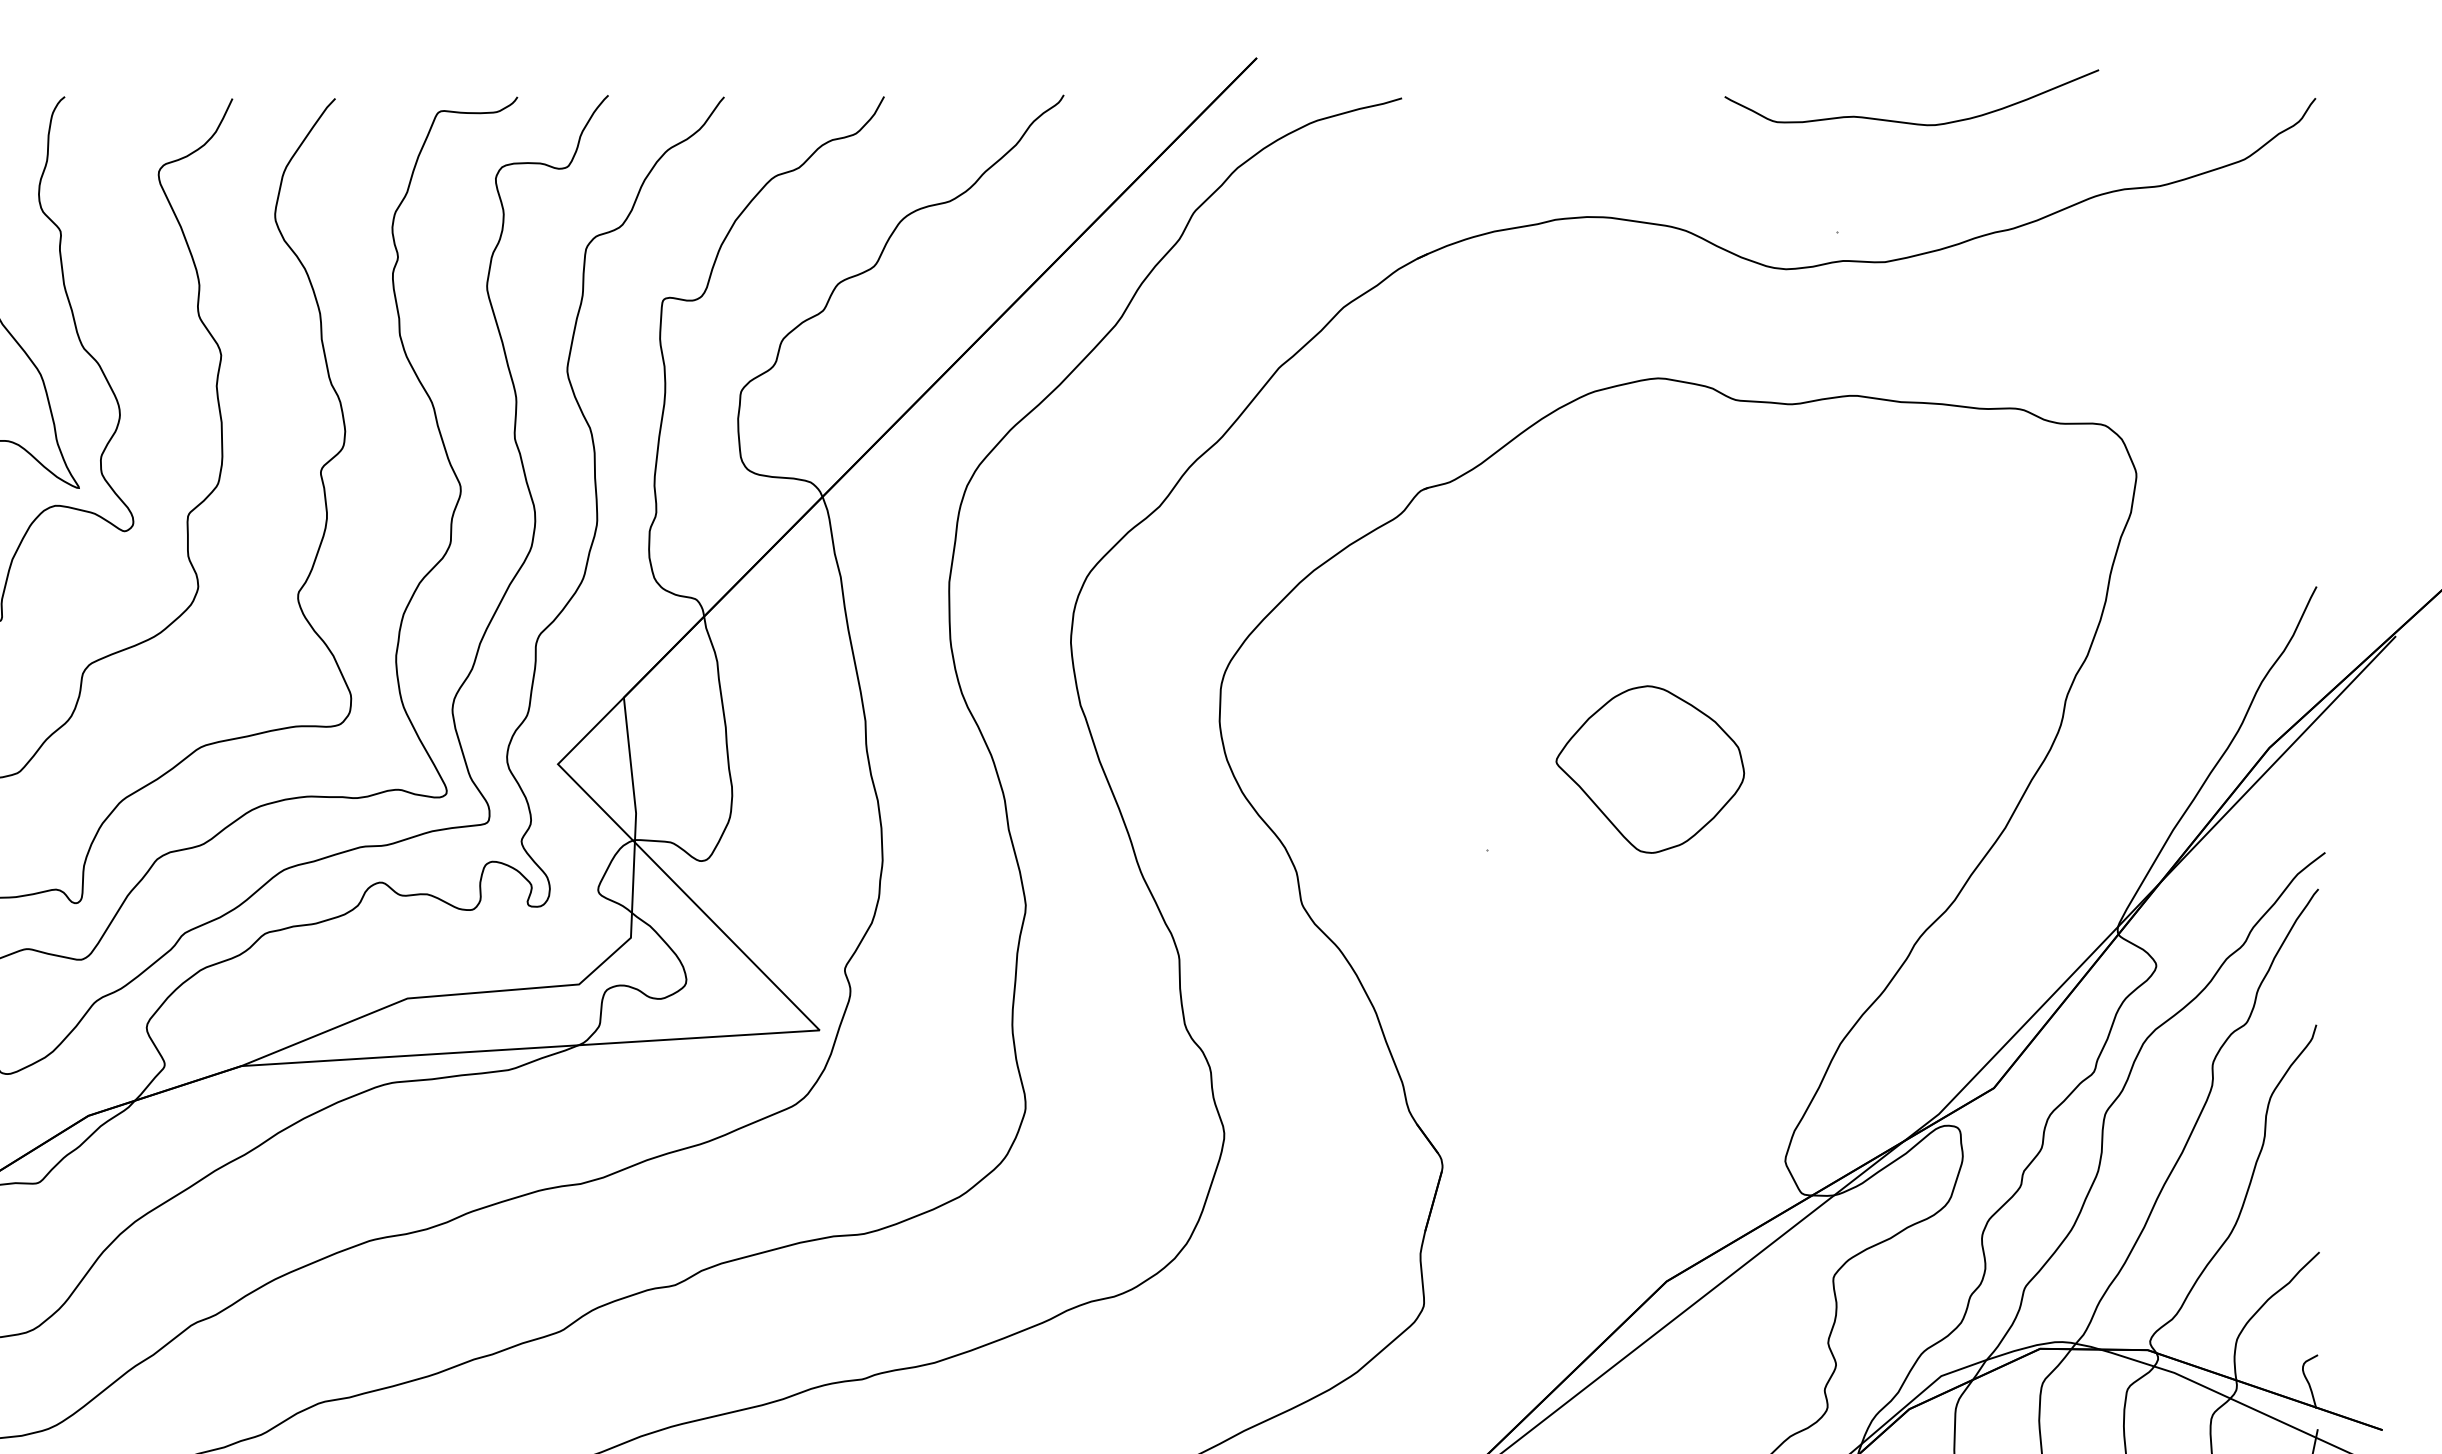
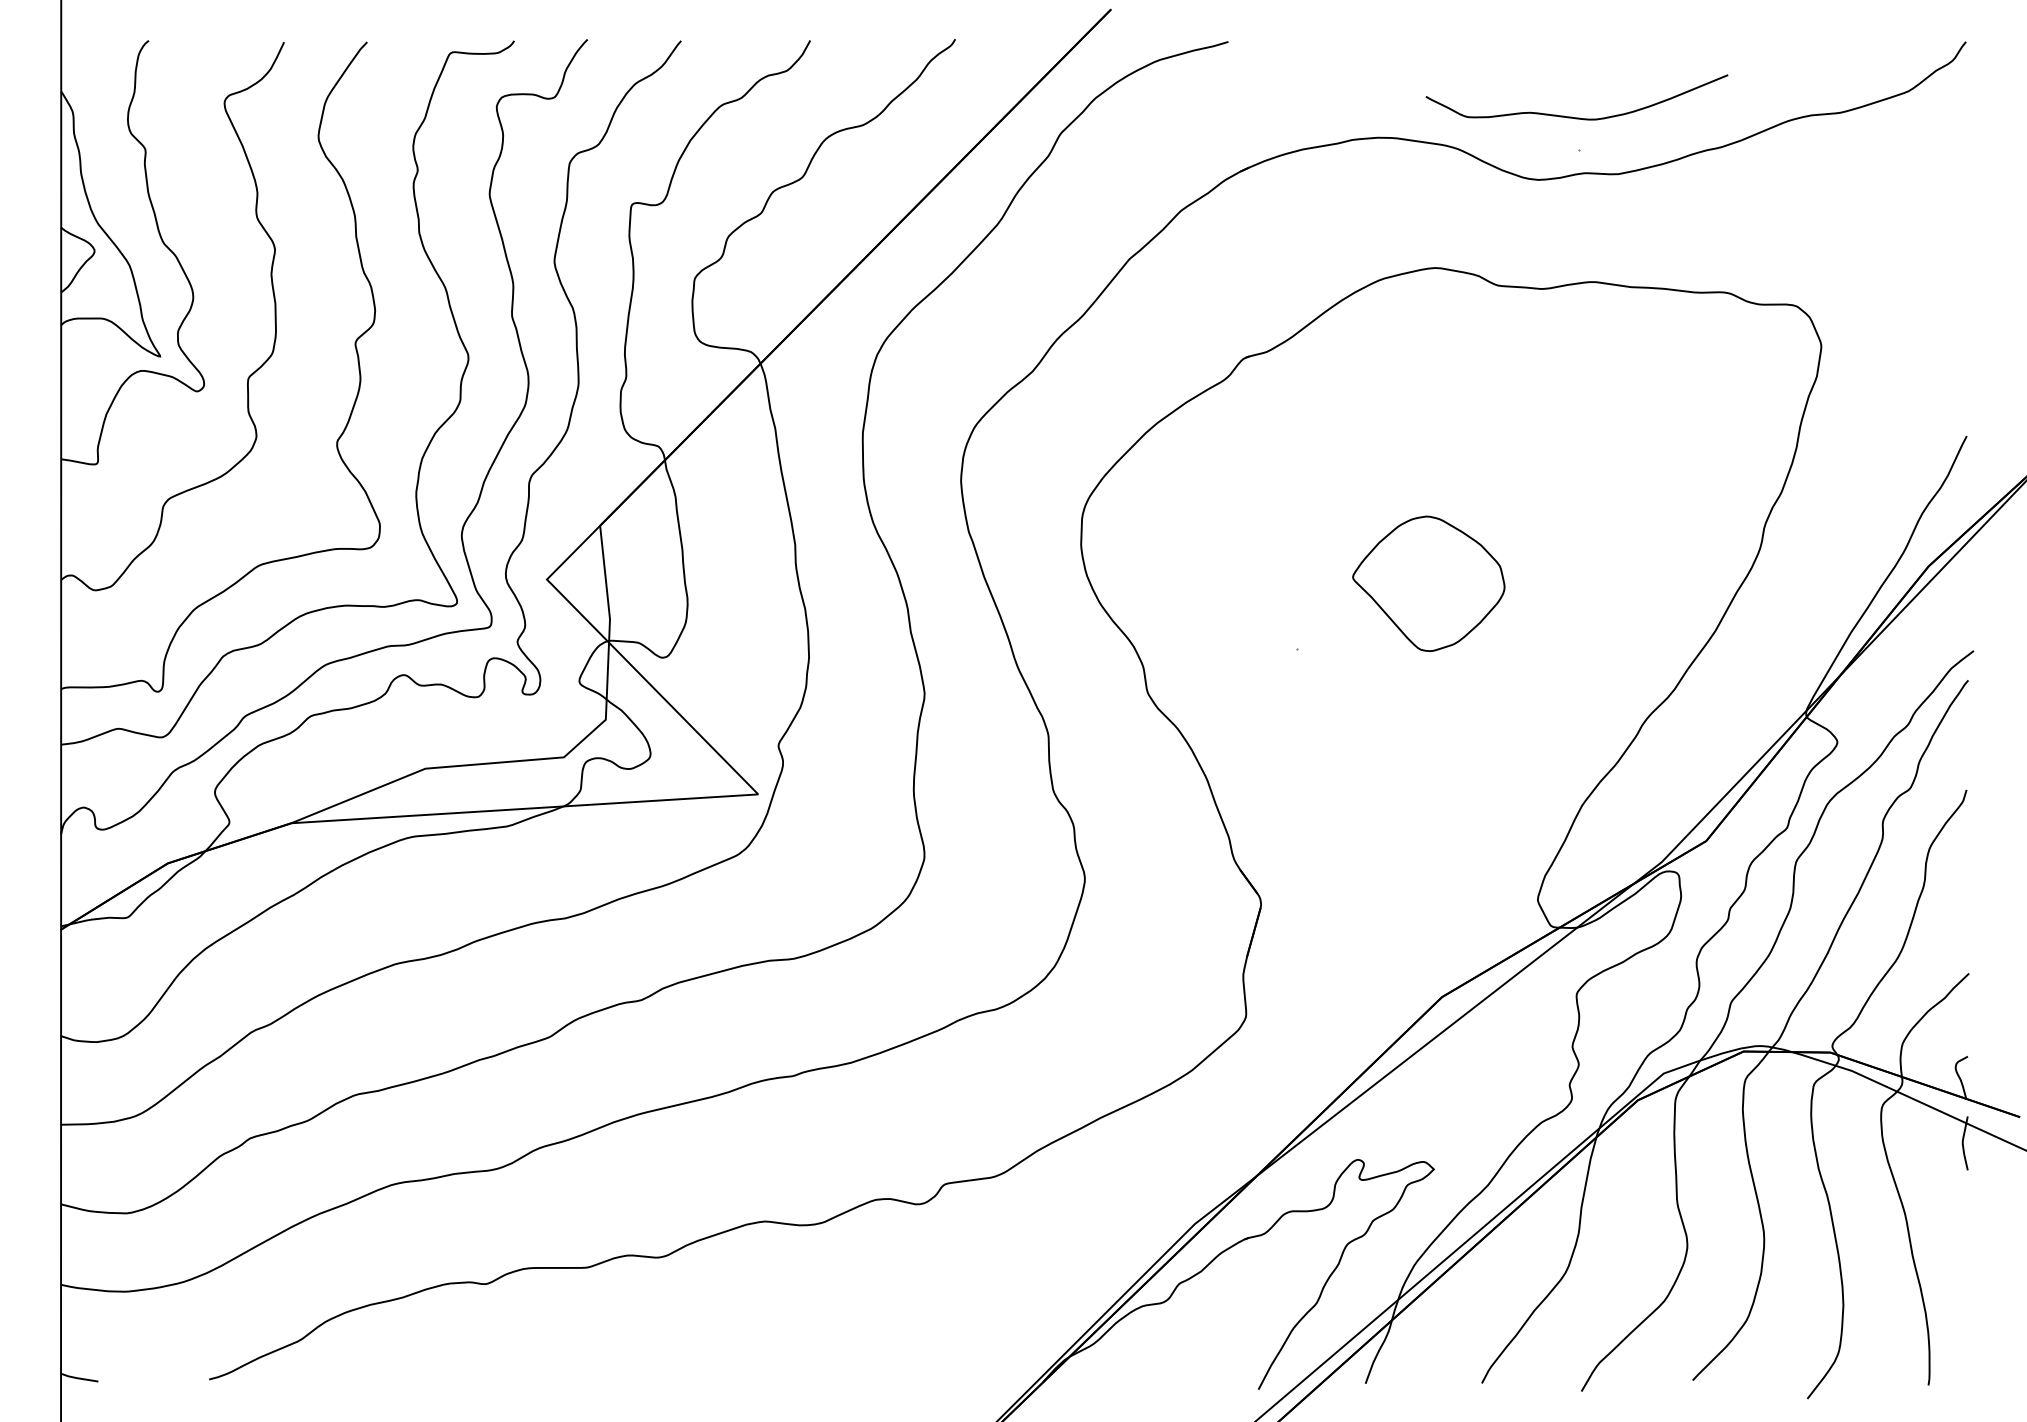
curve: (1906, 121) -> (1572, 116), moved

